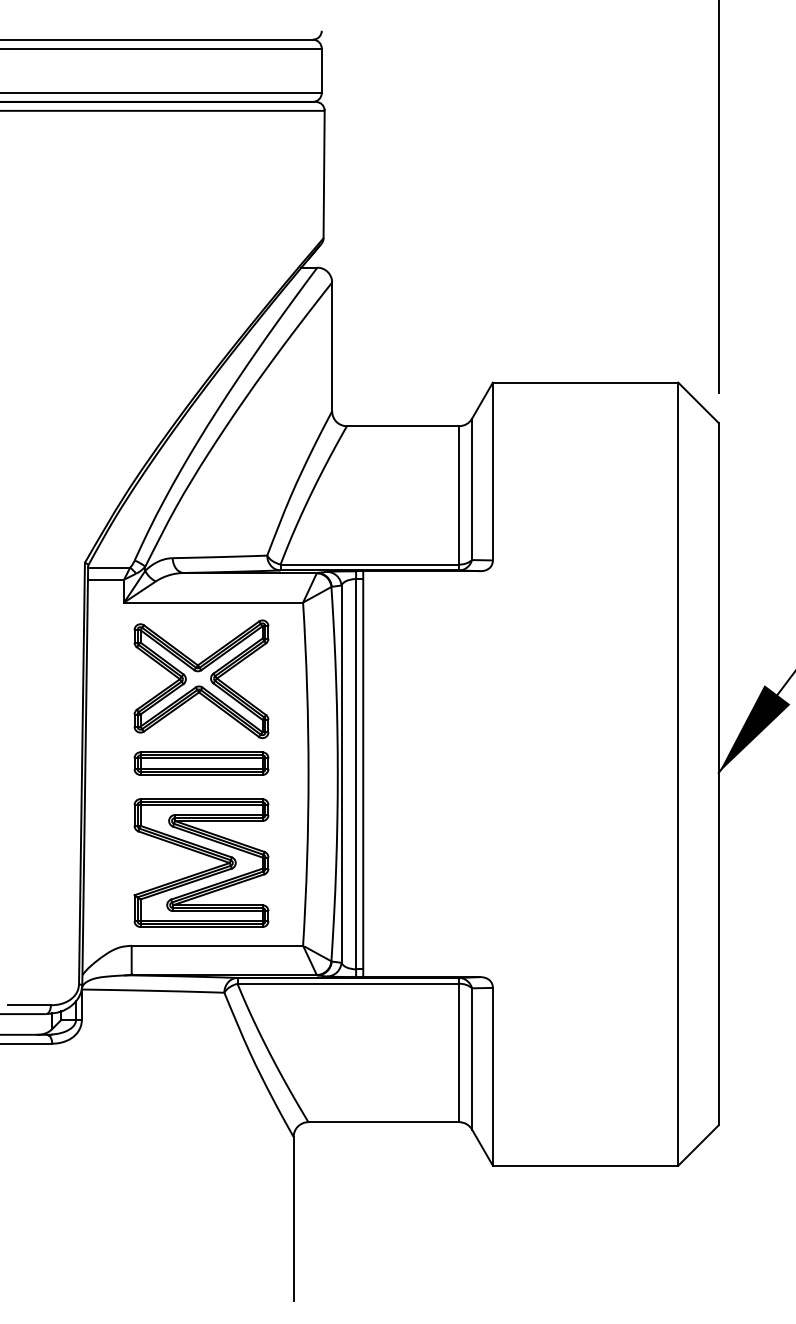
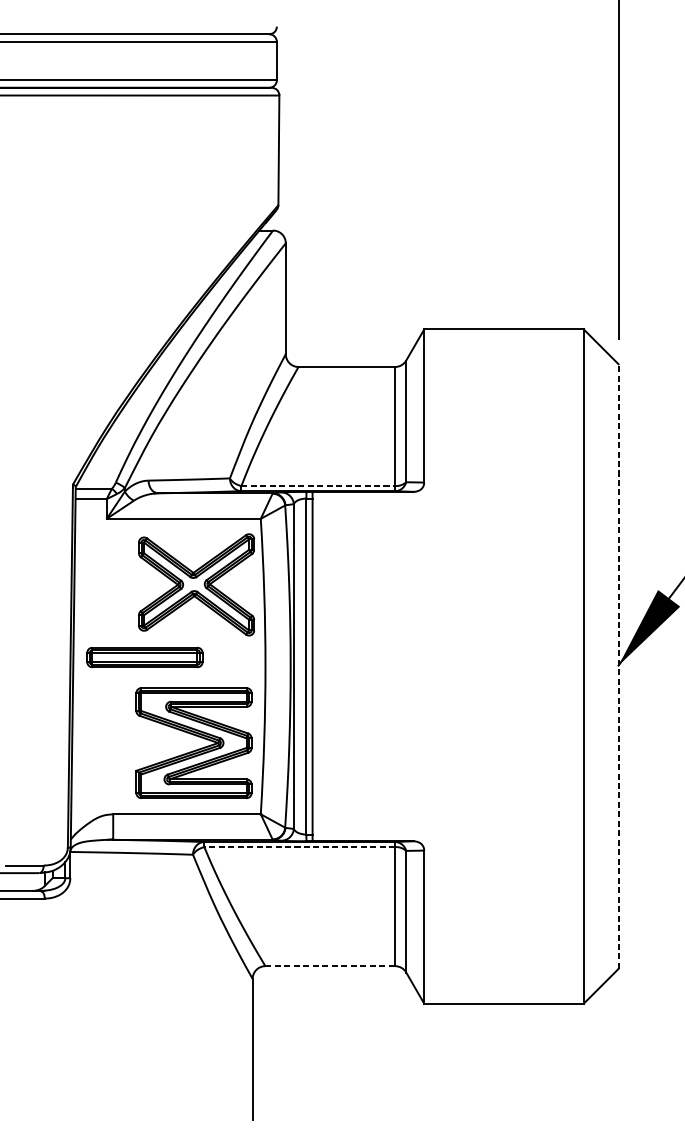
line: (370, 564) -> (318, 486), solid -> dashed
part: (201, 679) -> (196, 585), moved
part: (201, 763) -> (144, 657), moved
line: (718, 773) -> (618, 665), solid -> dashed
part: (204, 855) -> (196, 736), moved
line: (348, 983) -> (299, 846), solid -> dashed
line: (384, 1122) -> (330, 966), solid -> dashed

